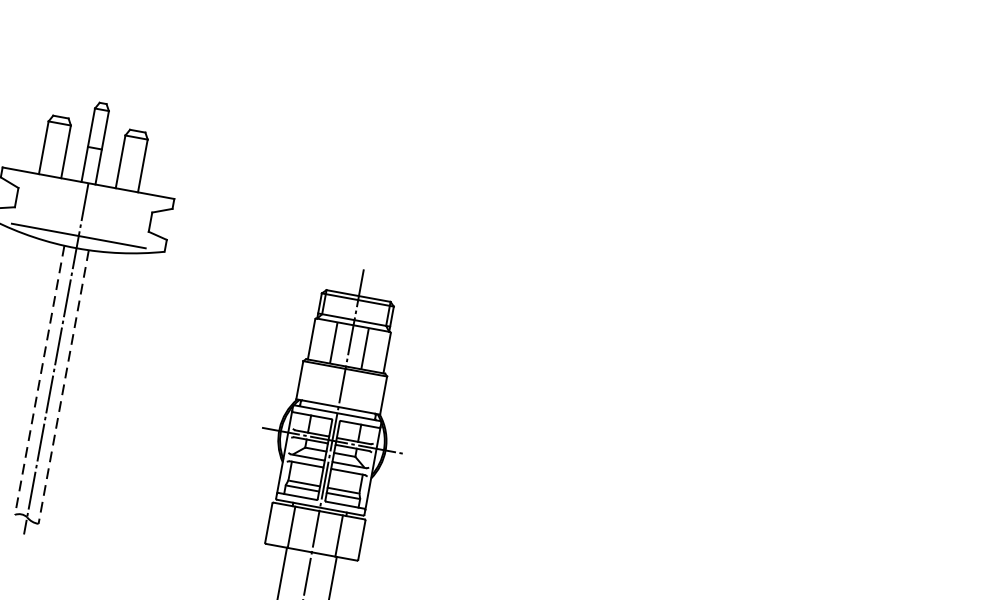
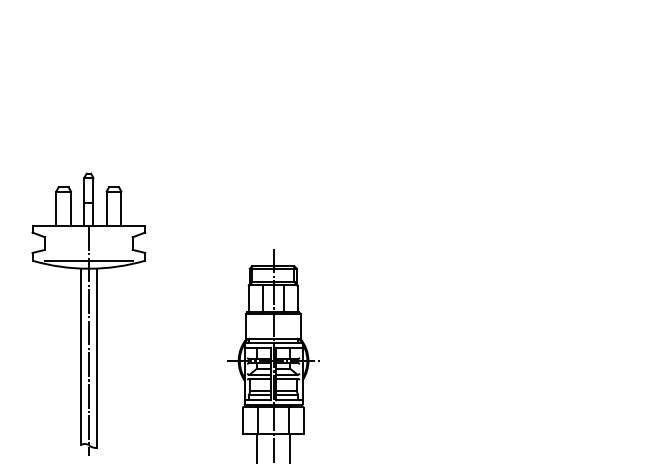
line: (38, 381) -> (80, 357), dashed -> solid
line: (63, 387) -> (96, 358), dashed -> solid

